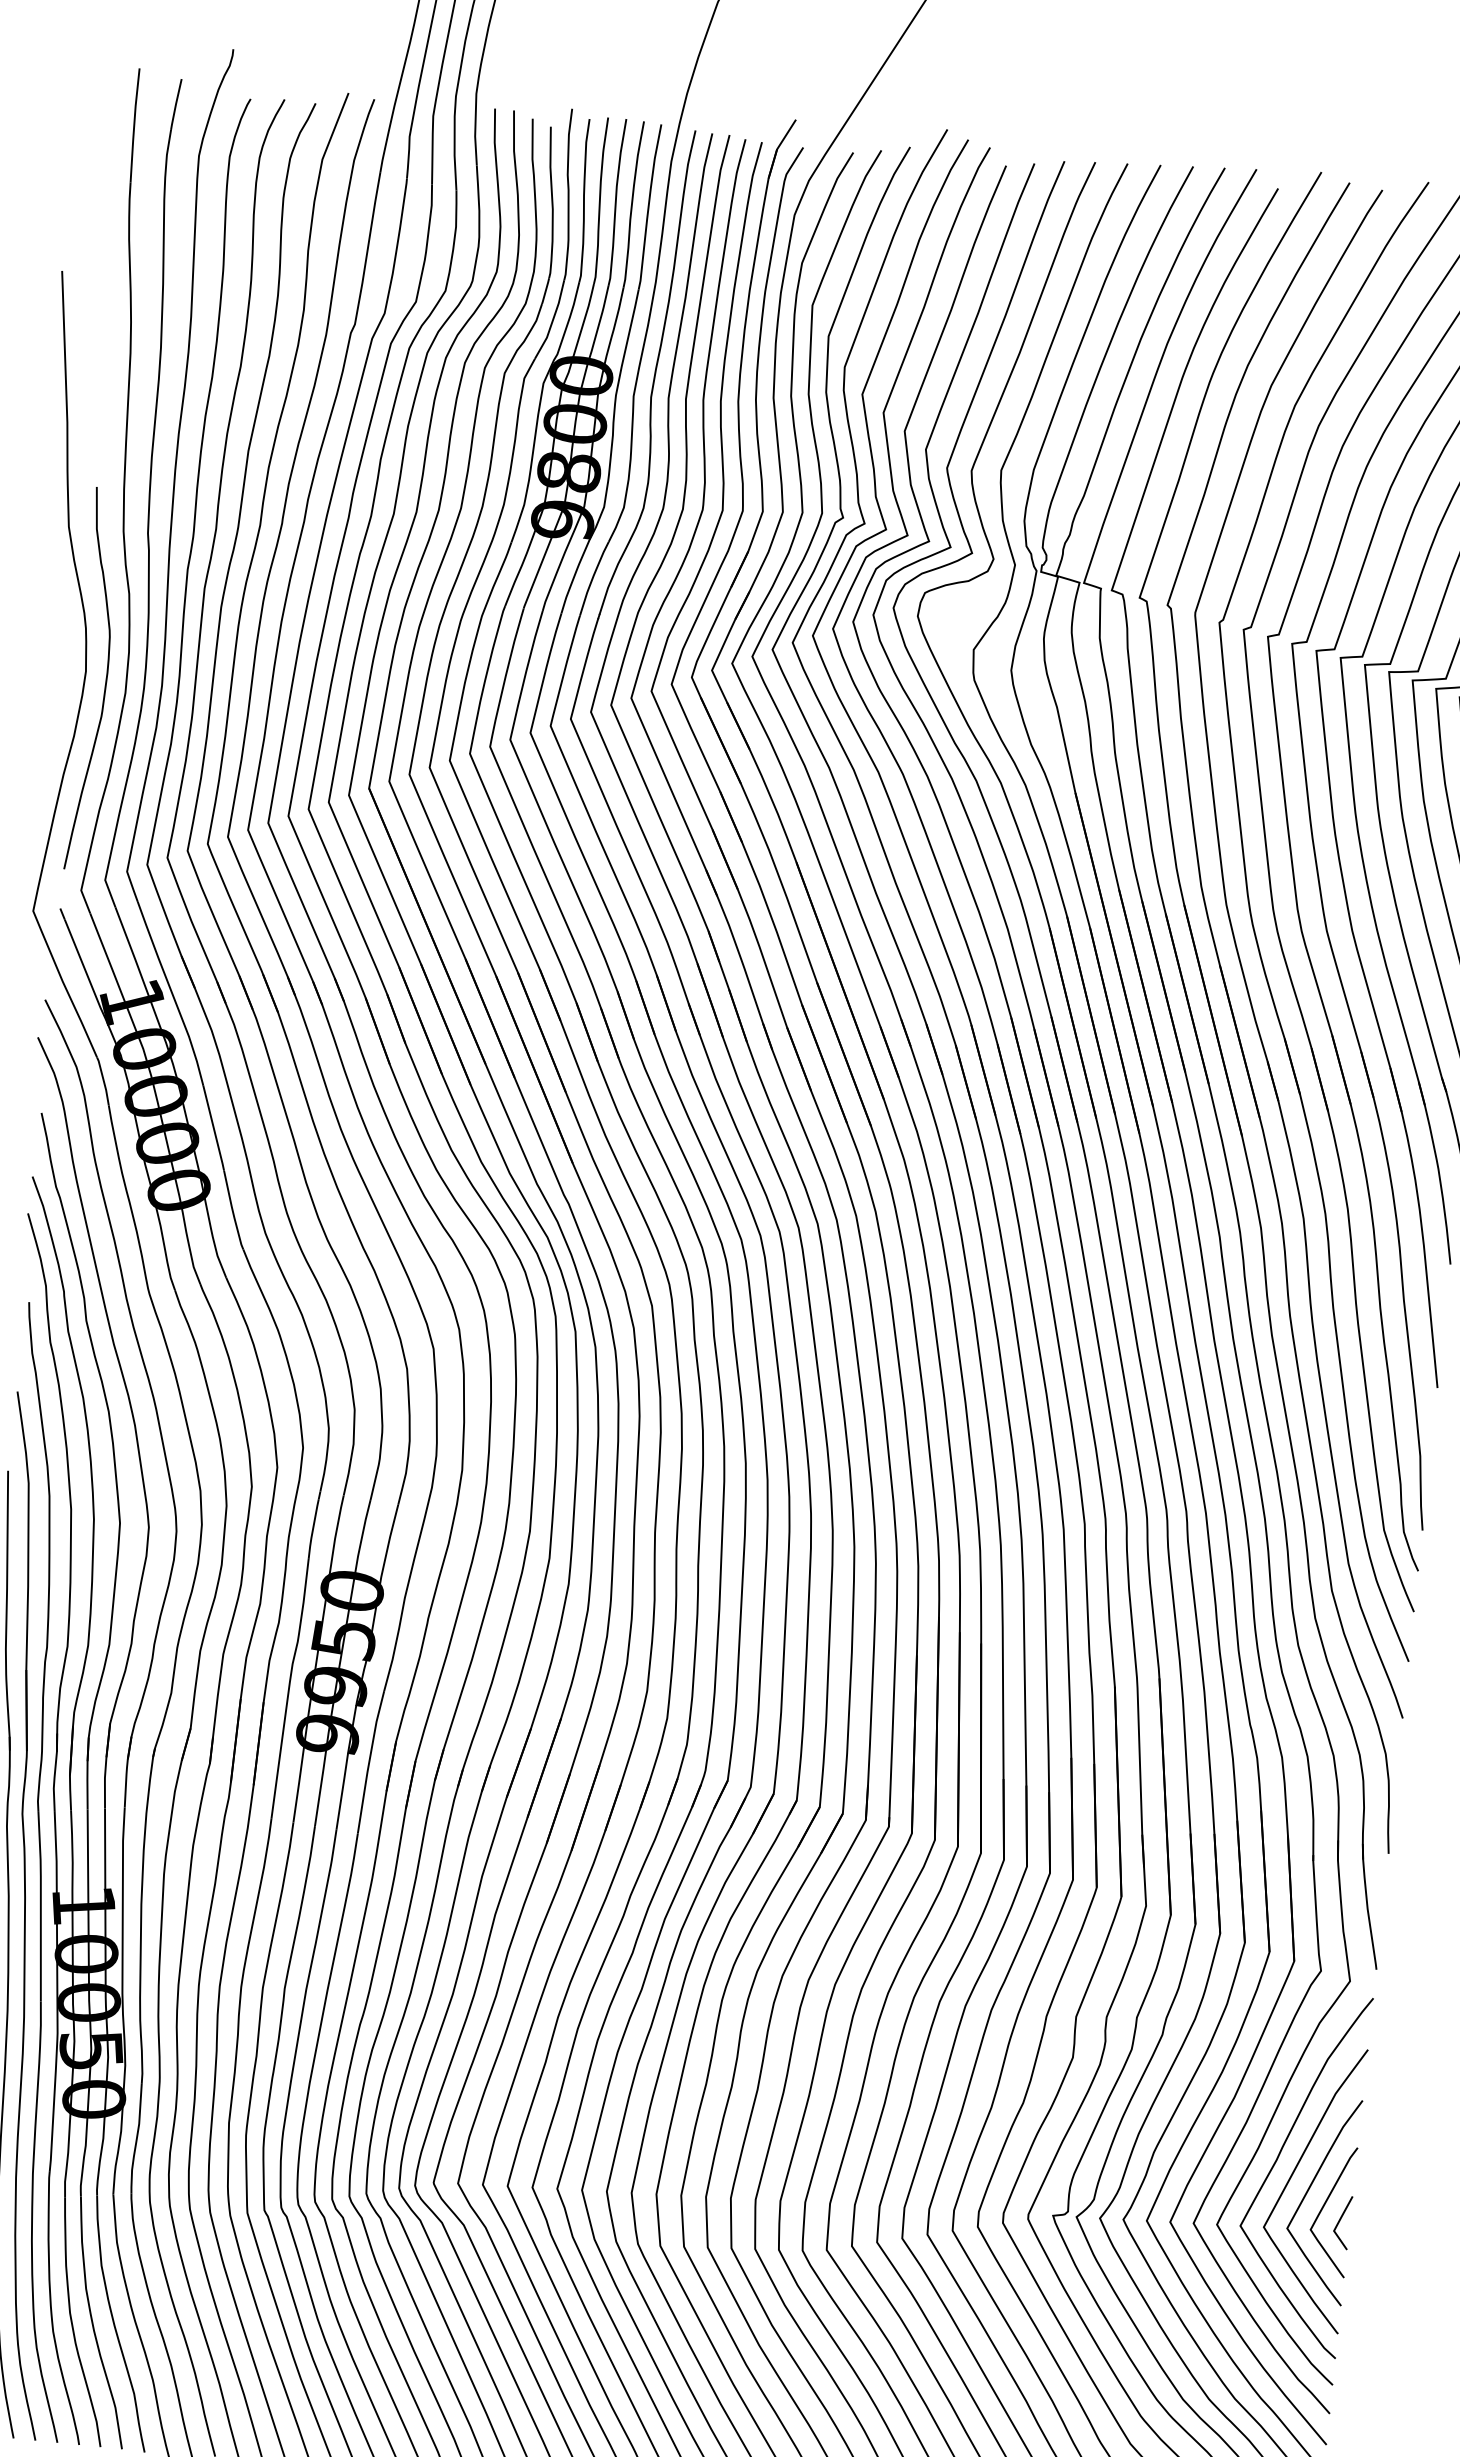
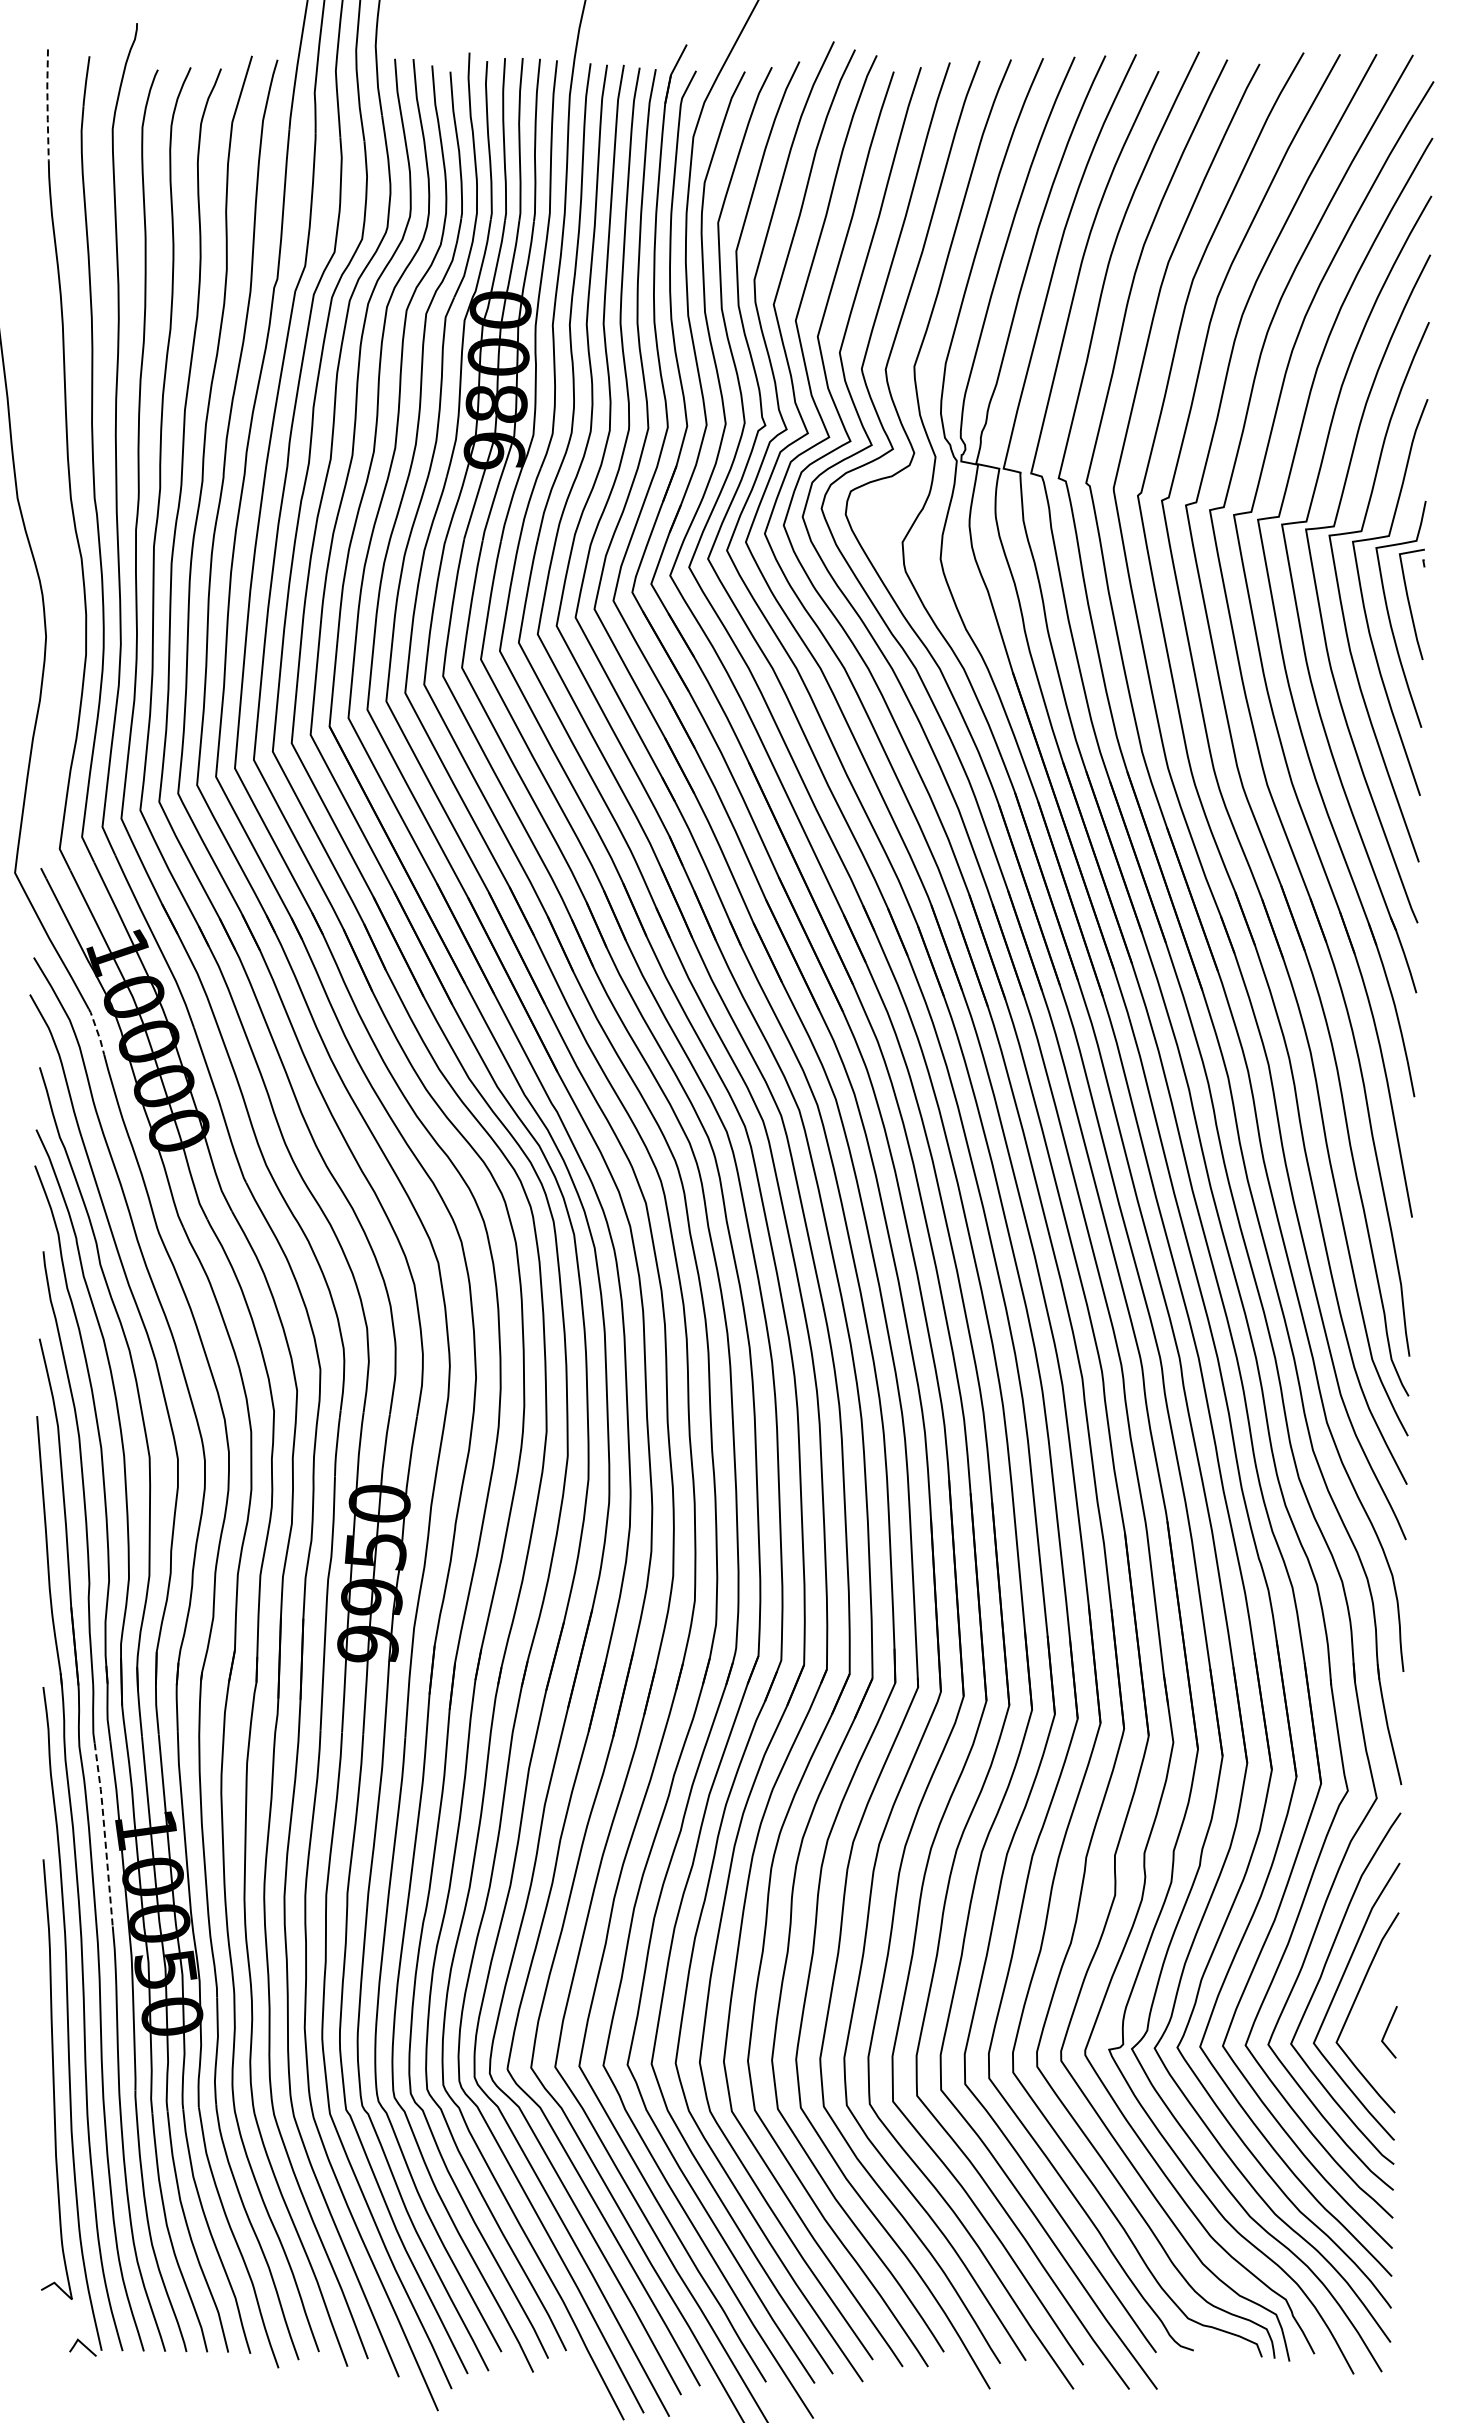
line: (134, 124) -> (47, 104), solid -> dashed
curve: (105, 679) -> (65, 643), removed
line: (103, 1081) -> (97, 1031), solid -> dashed
line: (40, 1905) -> (104, 1833), solid -> dashed
curve: (1324, 2207) -> (1370, 2019), removed

